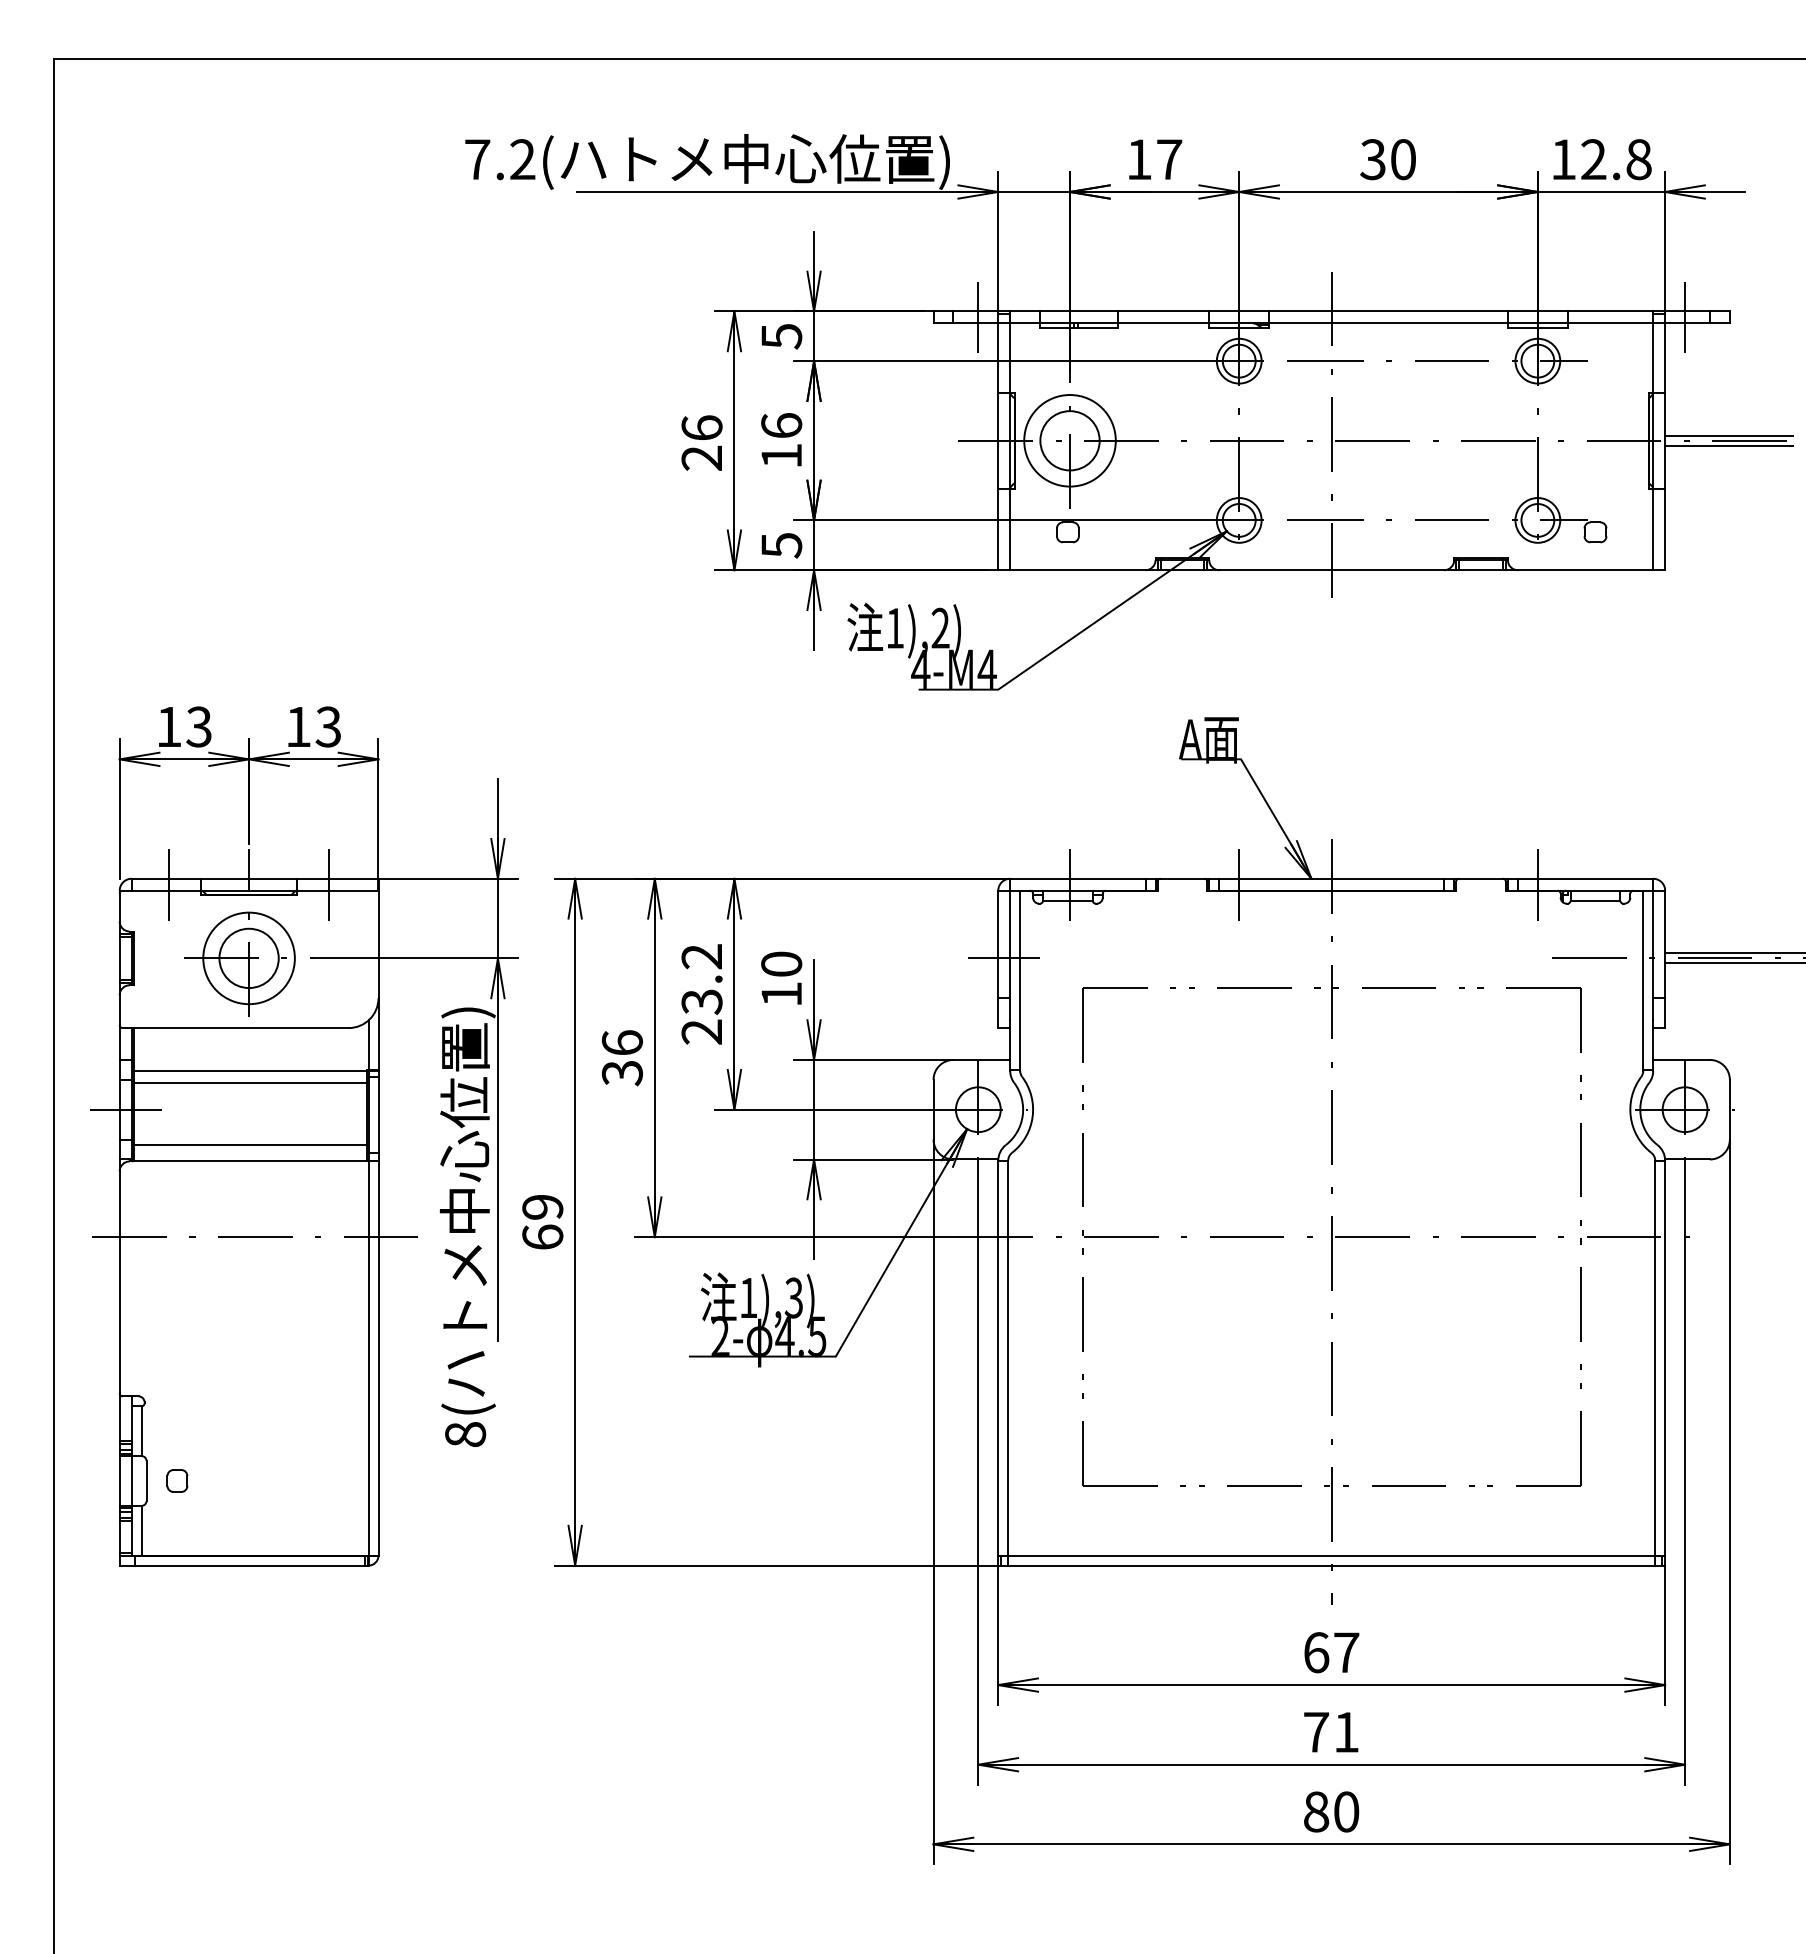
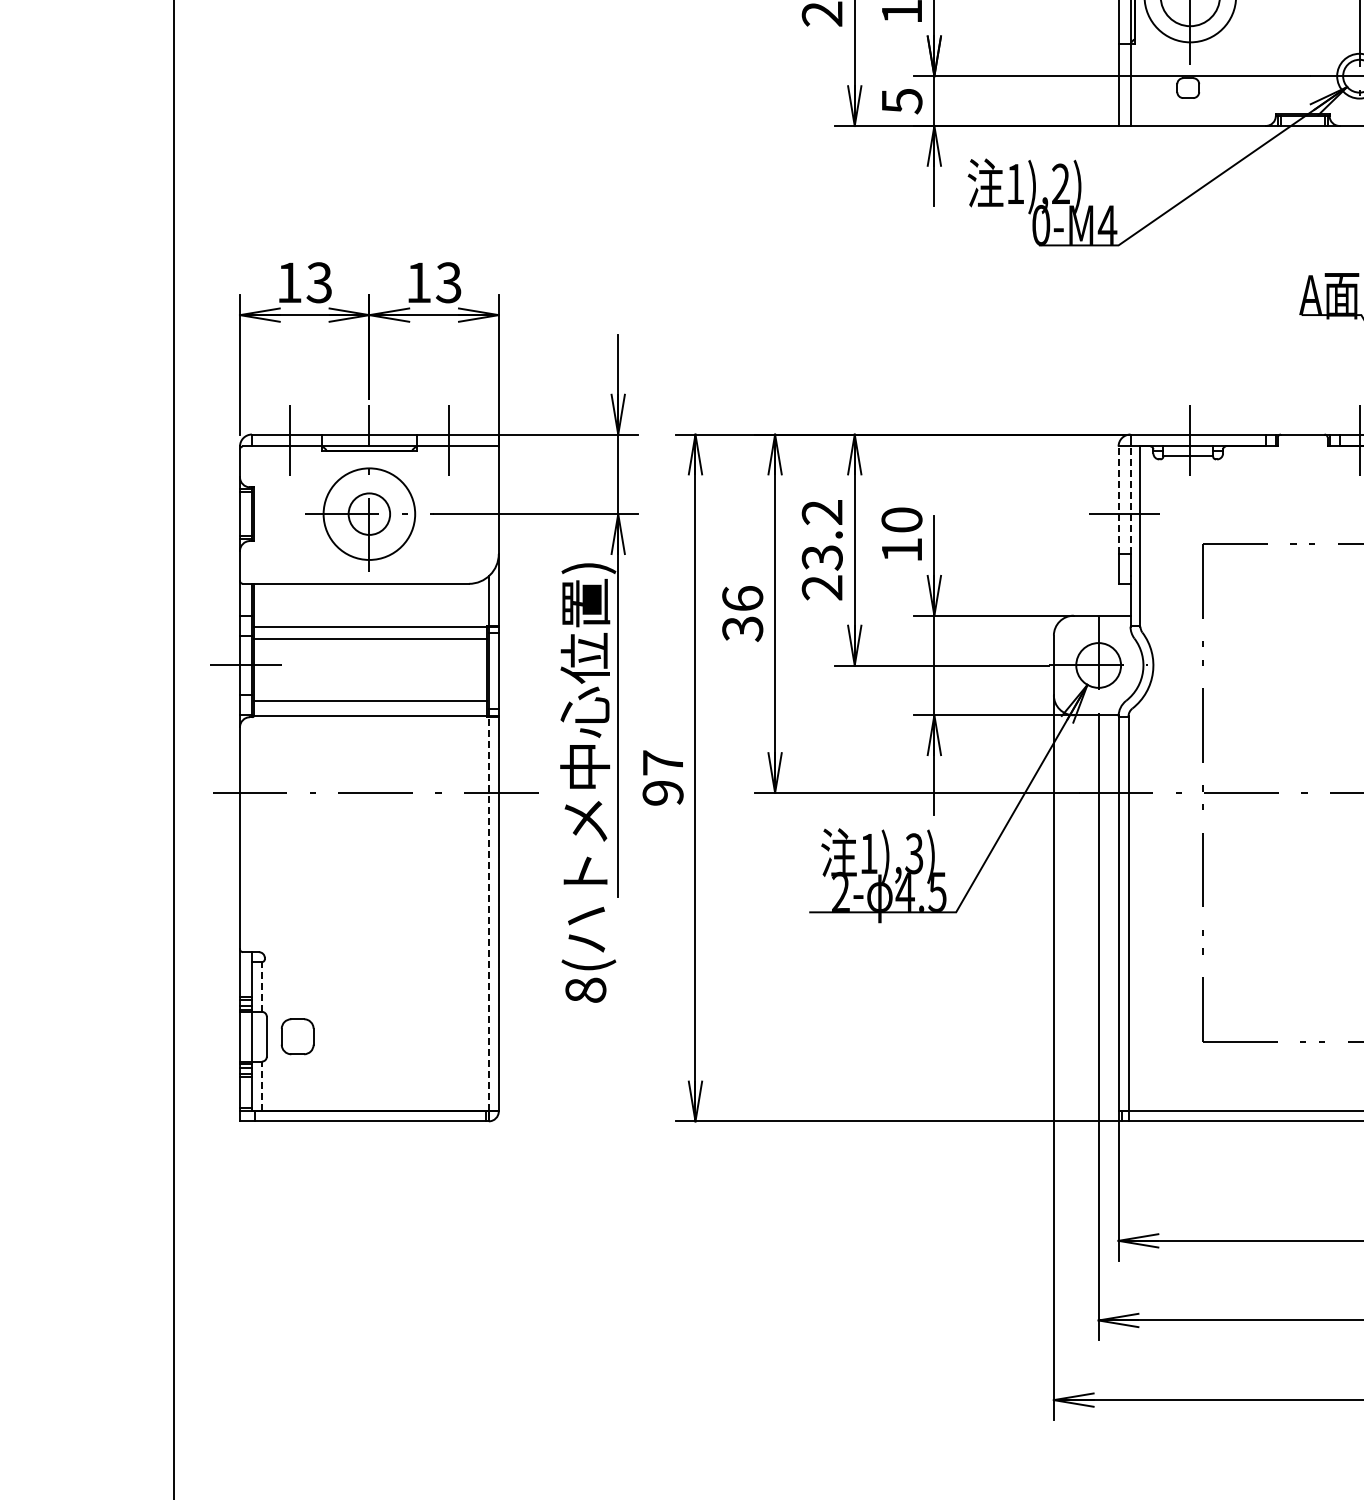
text: (920, 669) -> (1040, 225), 4-M4 -> 0-M4
line: (998, 944) -> (1118, 500), solid -> dashed
line: (1010, 944) -> (1130, 500), solid -> dashed
circle: (248, 958) -> (368, 514), size x0.7
text: (542, 1221) -> (662, 777), 69 -> 97
line: (368, 1358) -> (488, 914), solid -> dashed
line: (141, 1431) -> (261, 987), solid -> dashed
part: (177, 1480) -> (297, 1036), size x1.6
line: (141, 1530) -> (261, 1086), solid -> dashed

